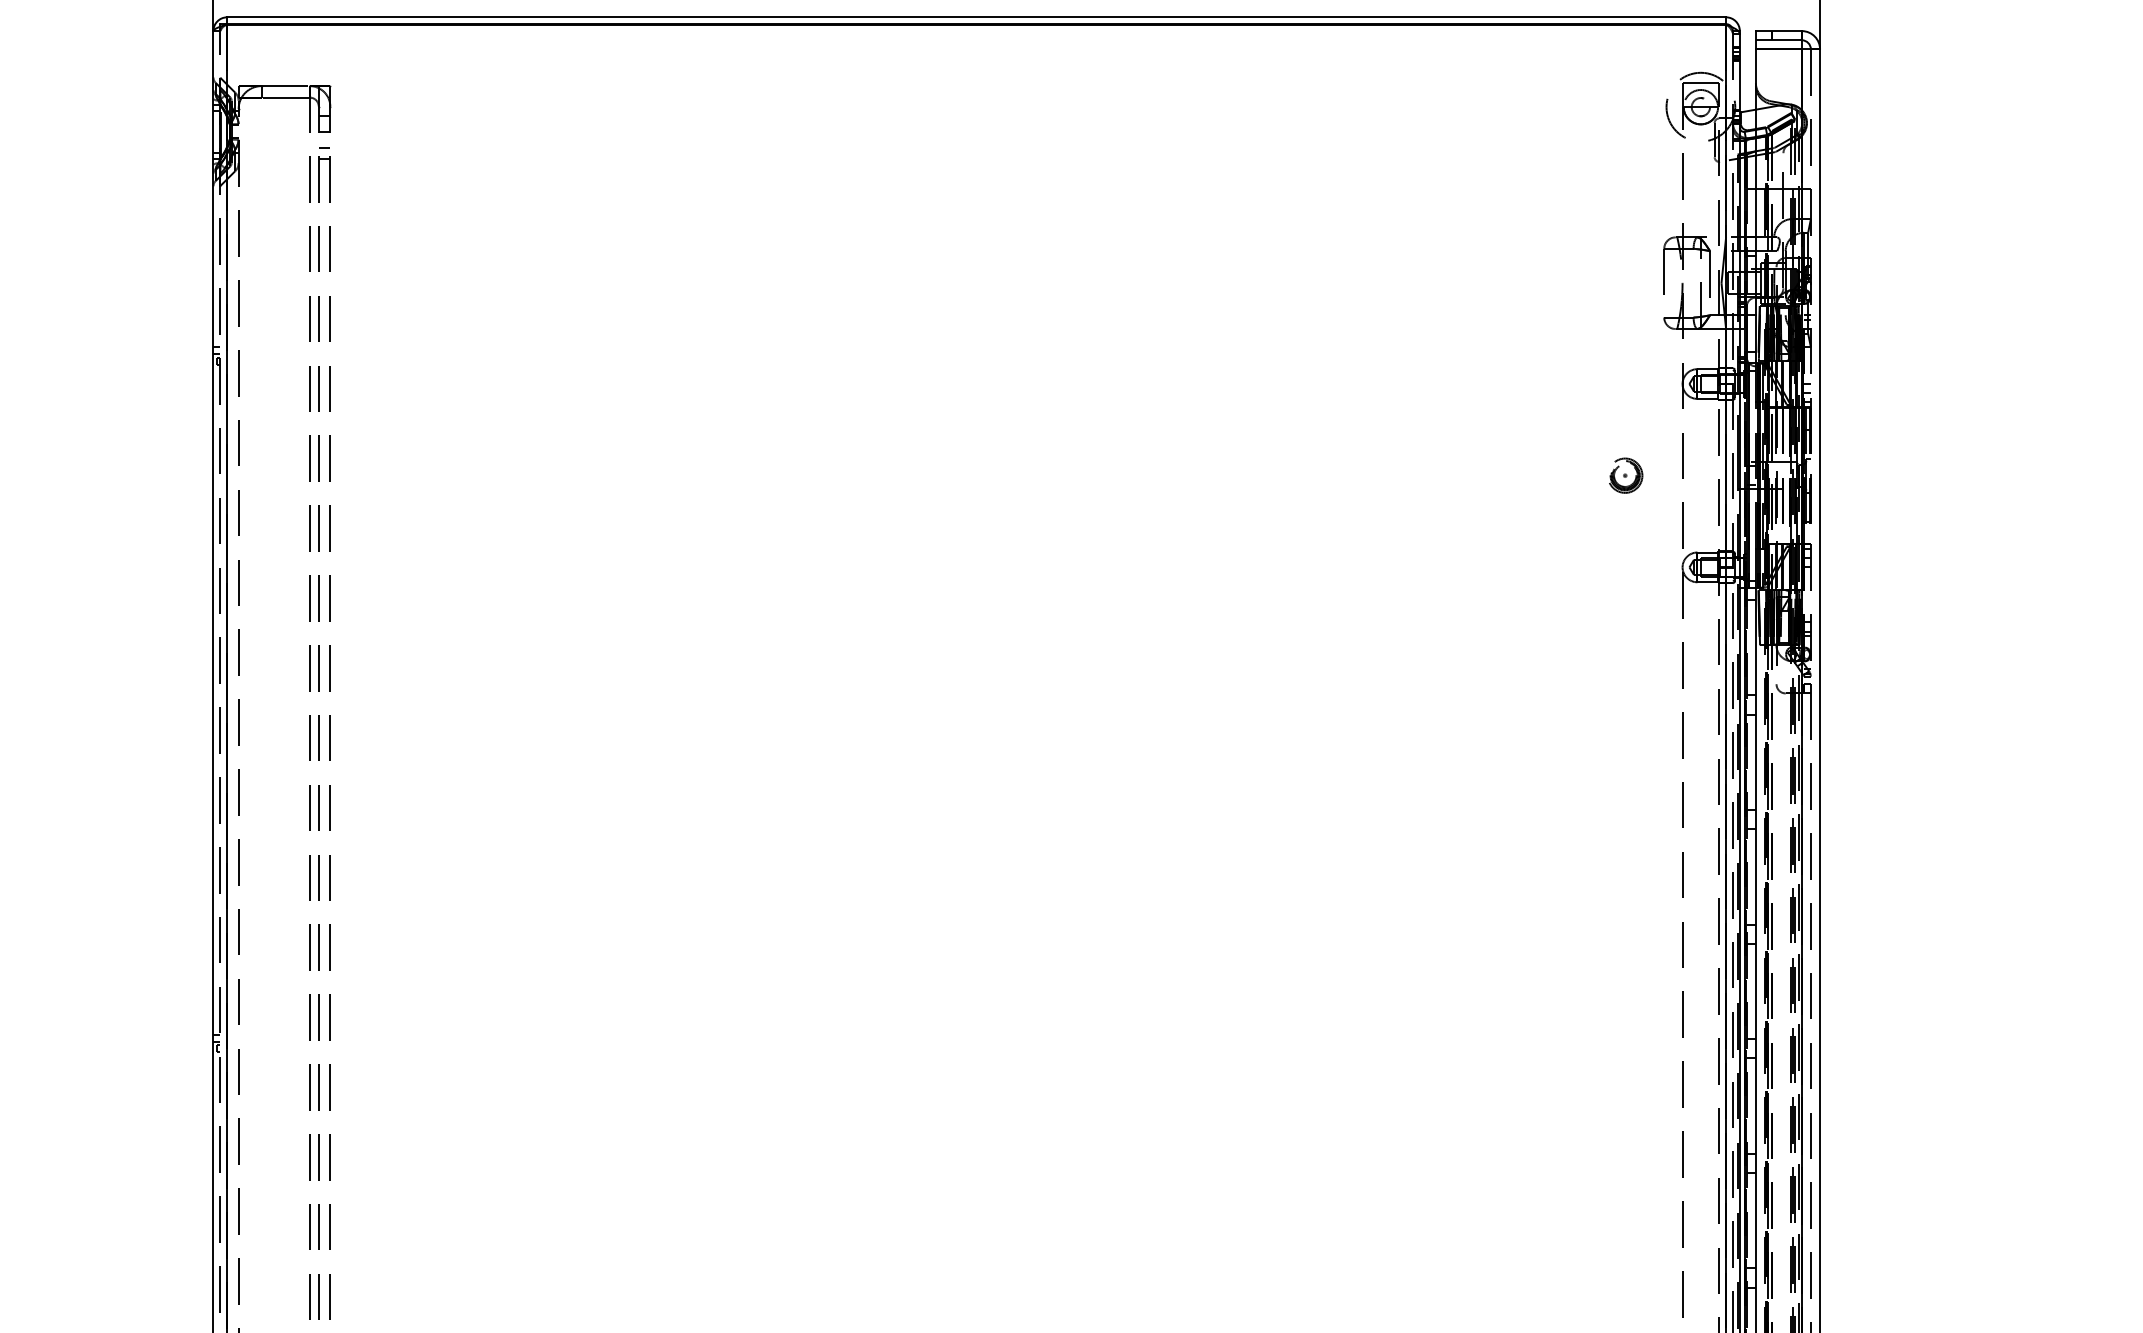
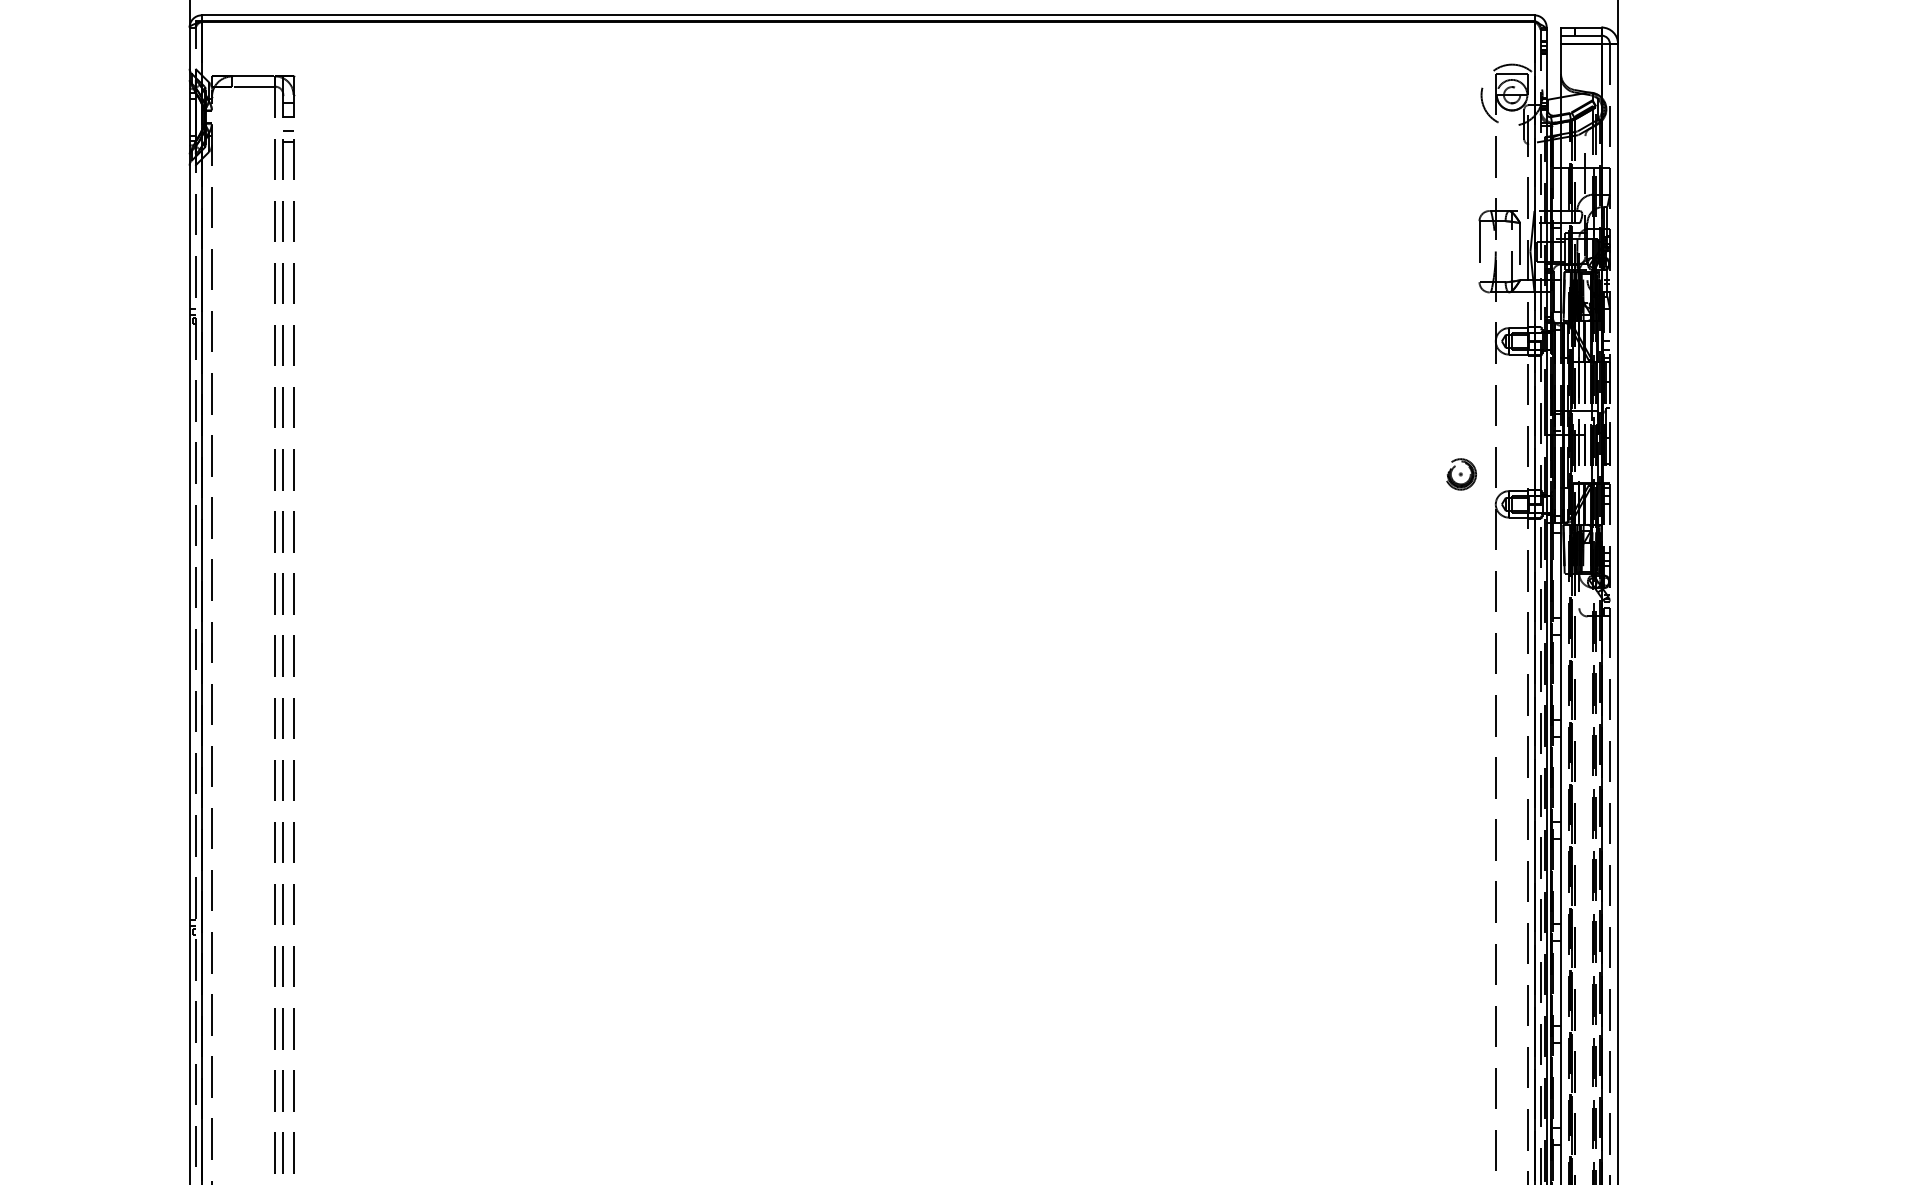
part: (1626, 475) -> (1461, 474), moved

